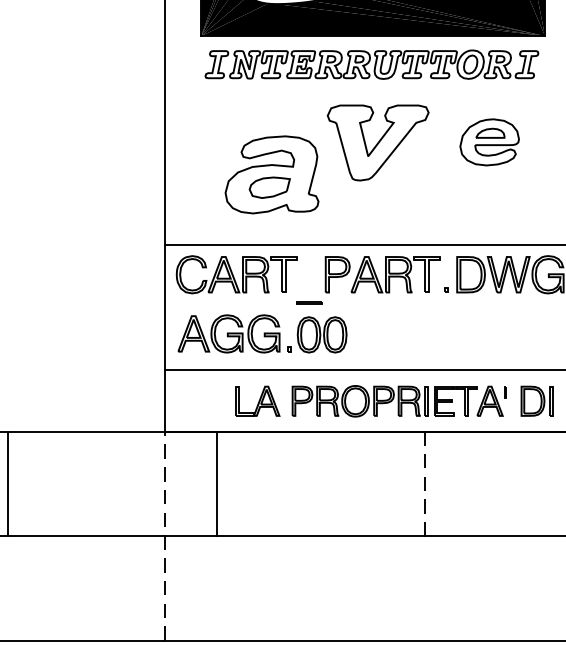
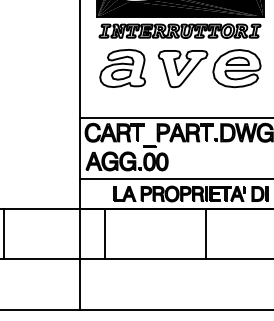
part: (488, 141) -> (236, 68), size x1.67
part: (271, 174) -> (122, 68), moved
line: (424, 482) -> (205, 233), dashed -> solid
line: (164, 534) -> (79, 258), dashed -> solid

